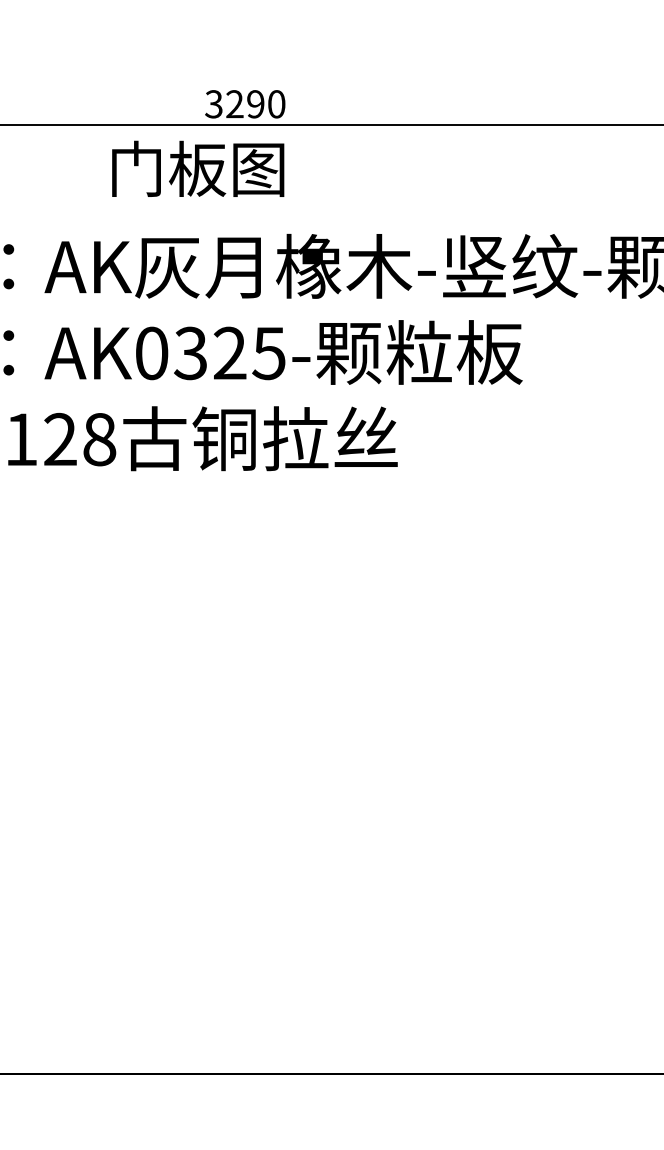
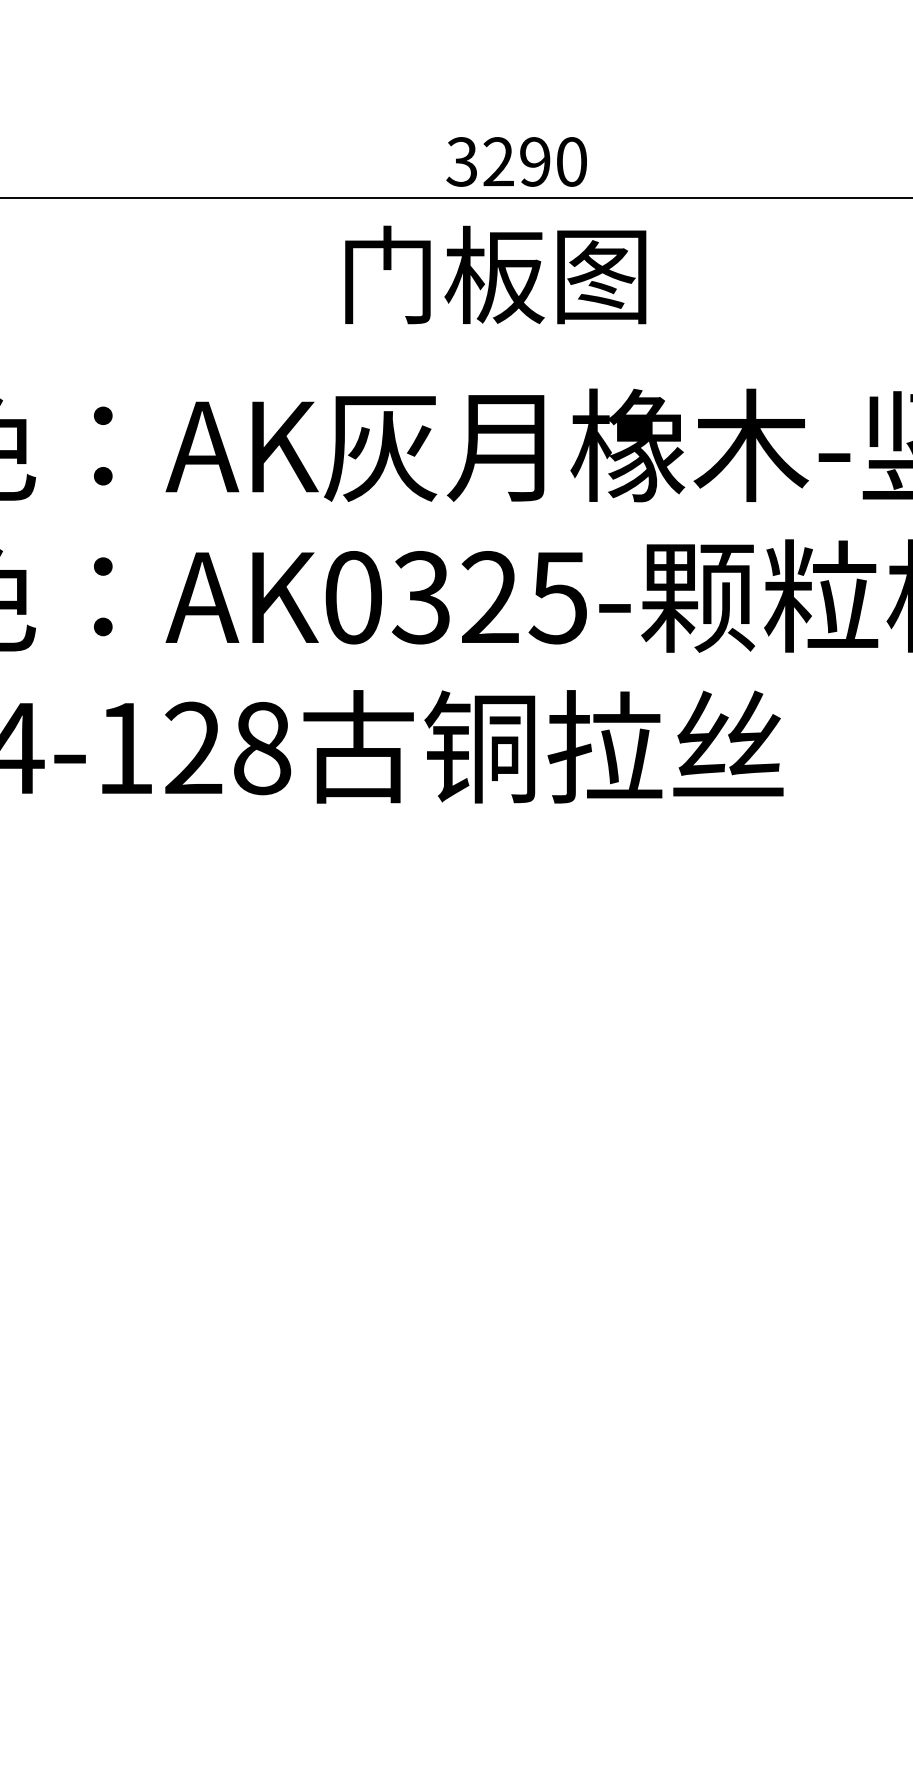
text: (198, 168) -> (496, 274), moved

